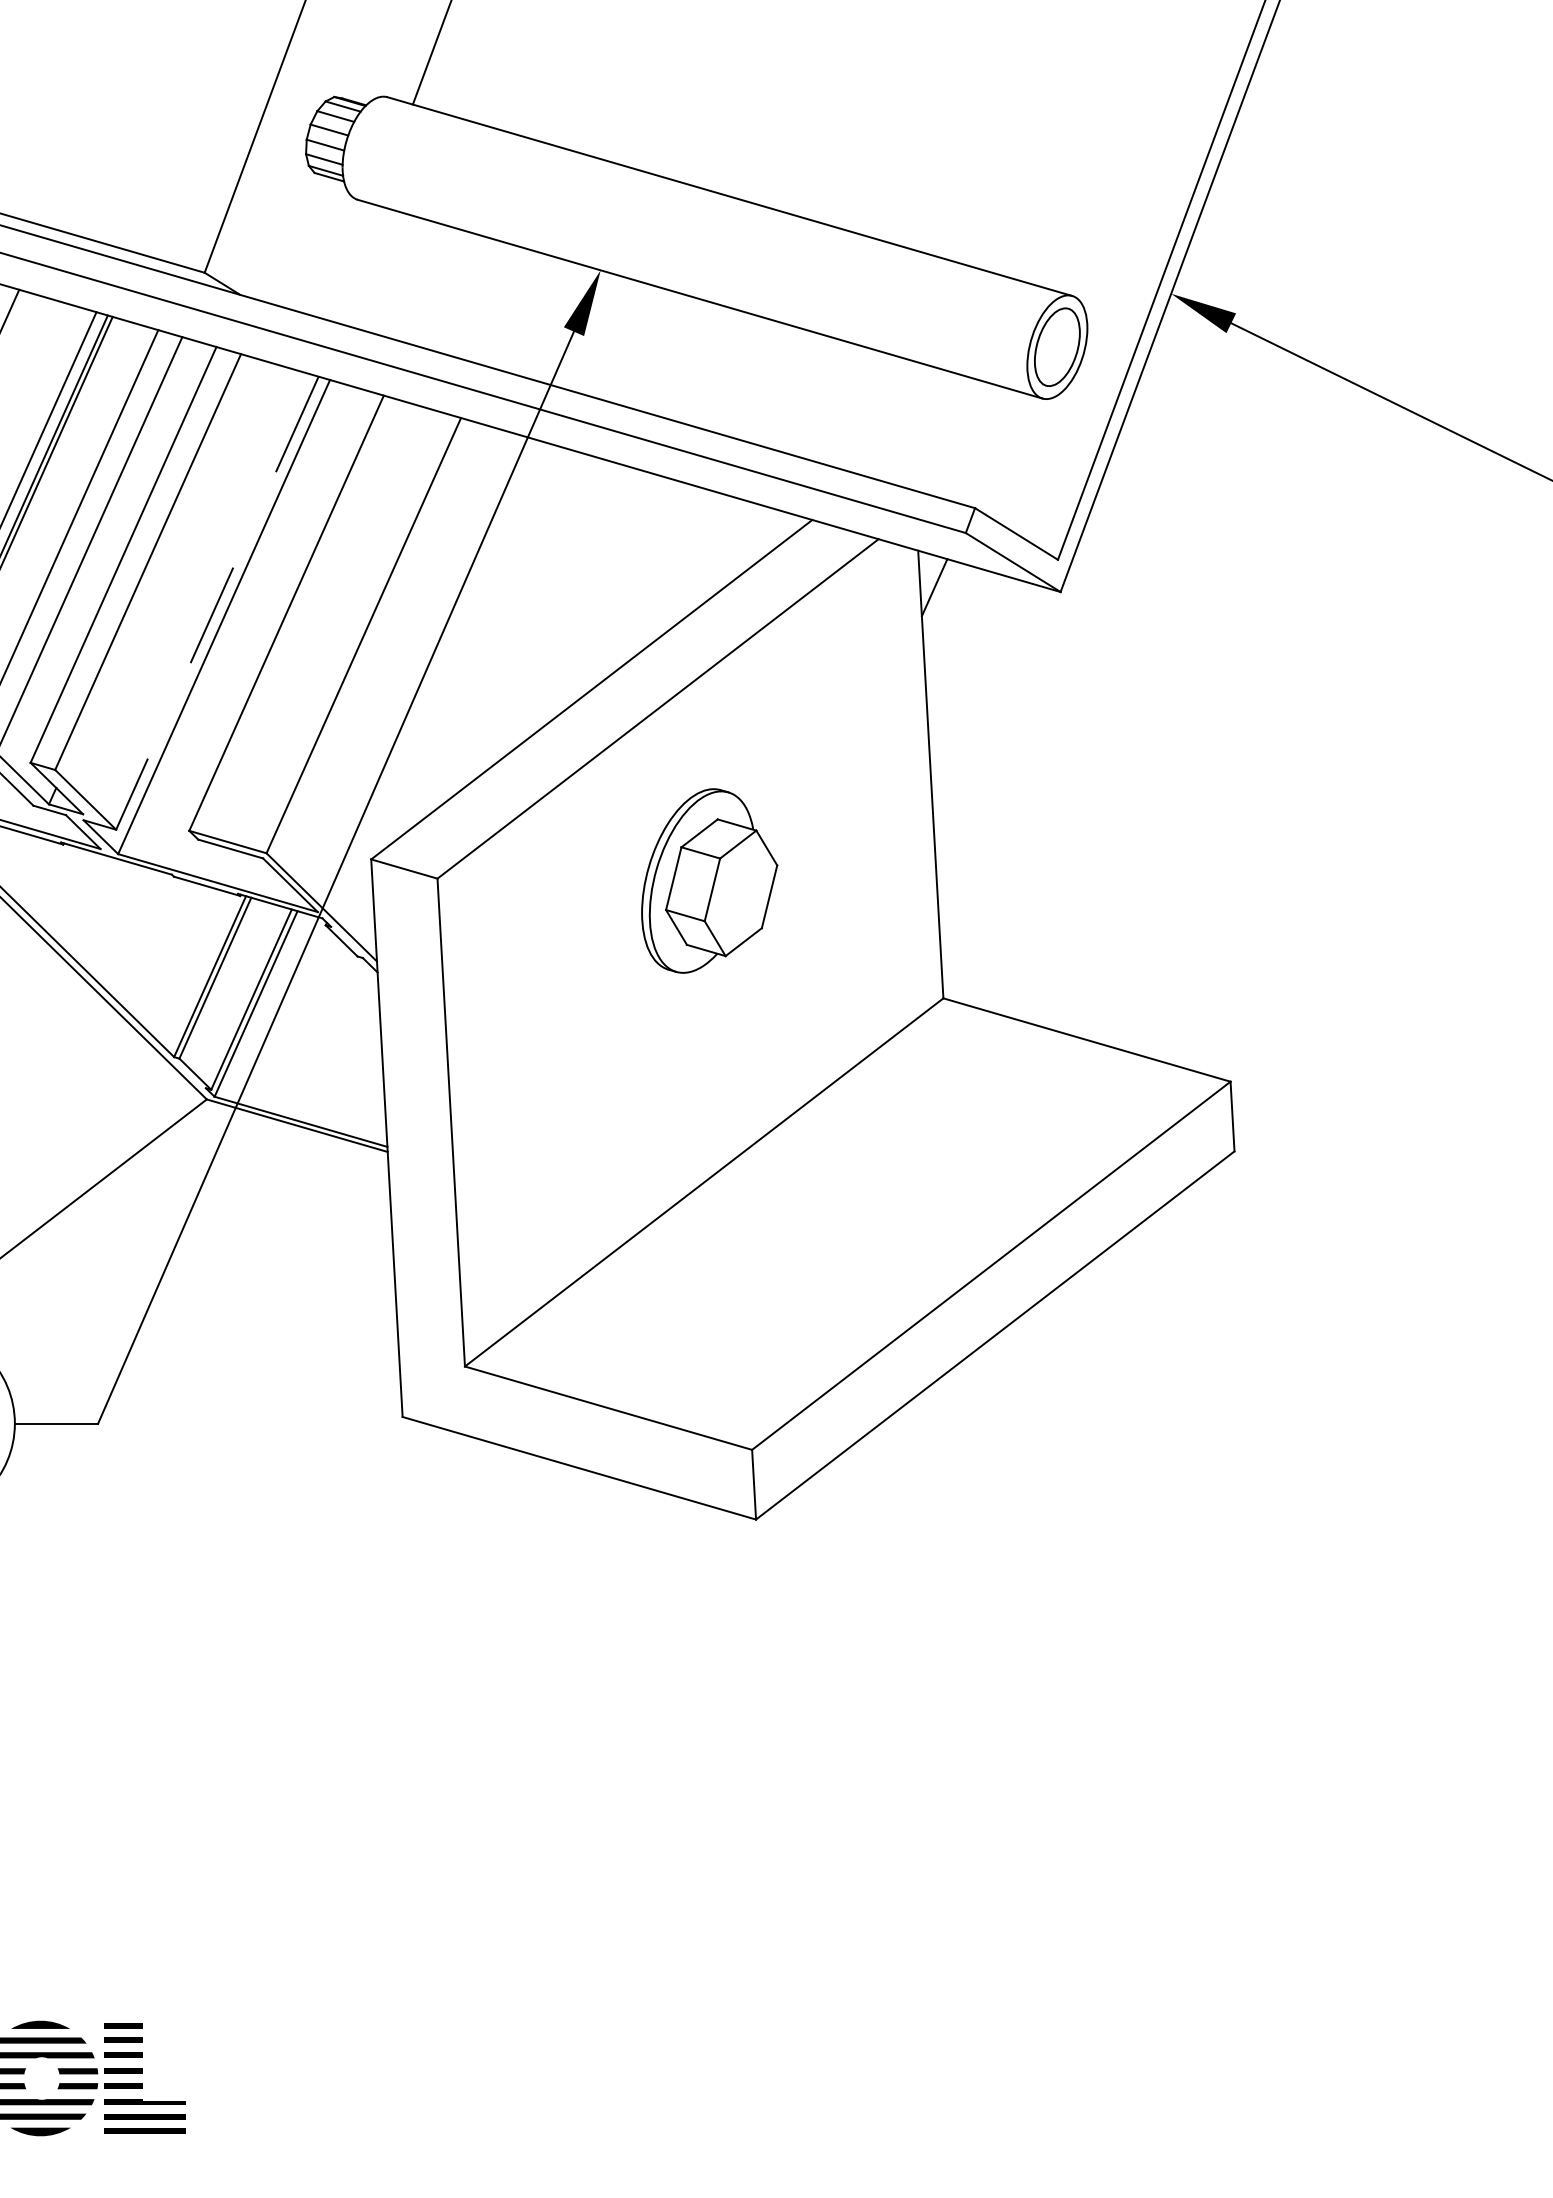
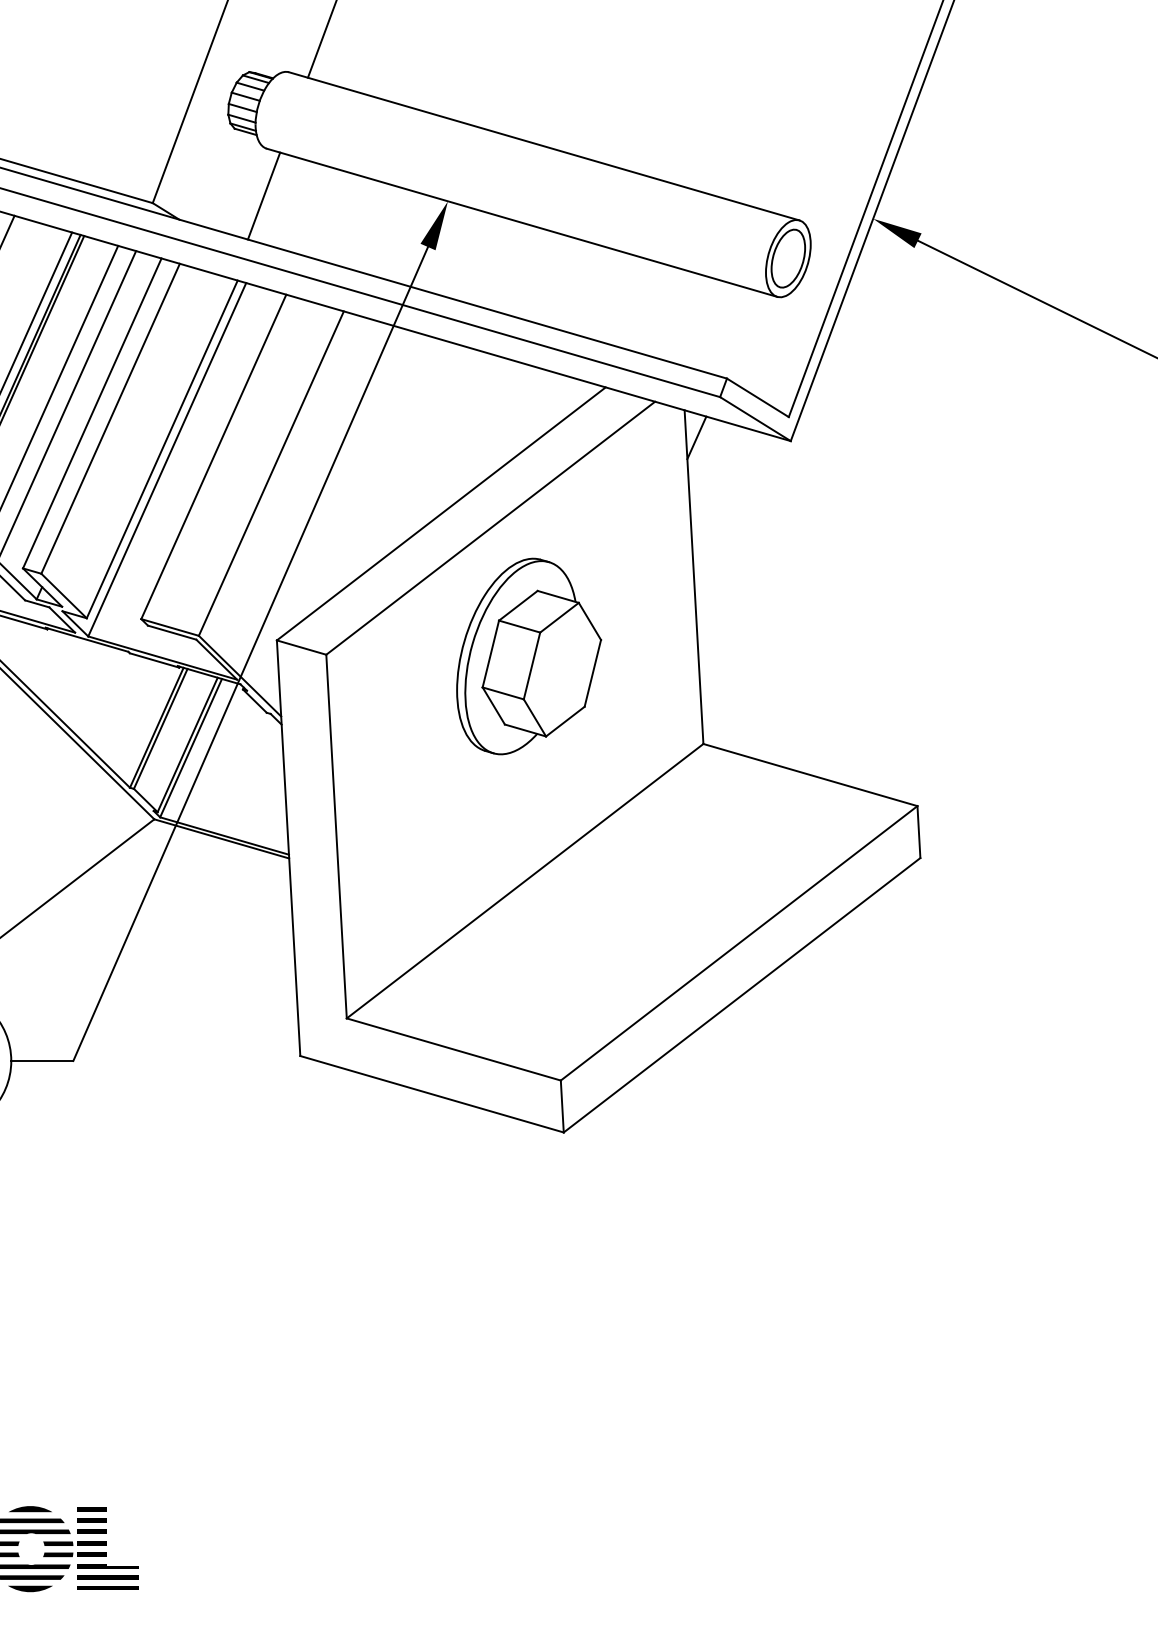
line: (353, 262) -> (263, 195), added
line: (217, 603) -> (162, 449), dashed -> solid
part: (709, 880) -> (529, 656), size x1.43

